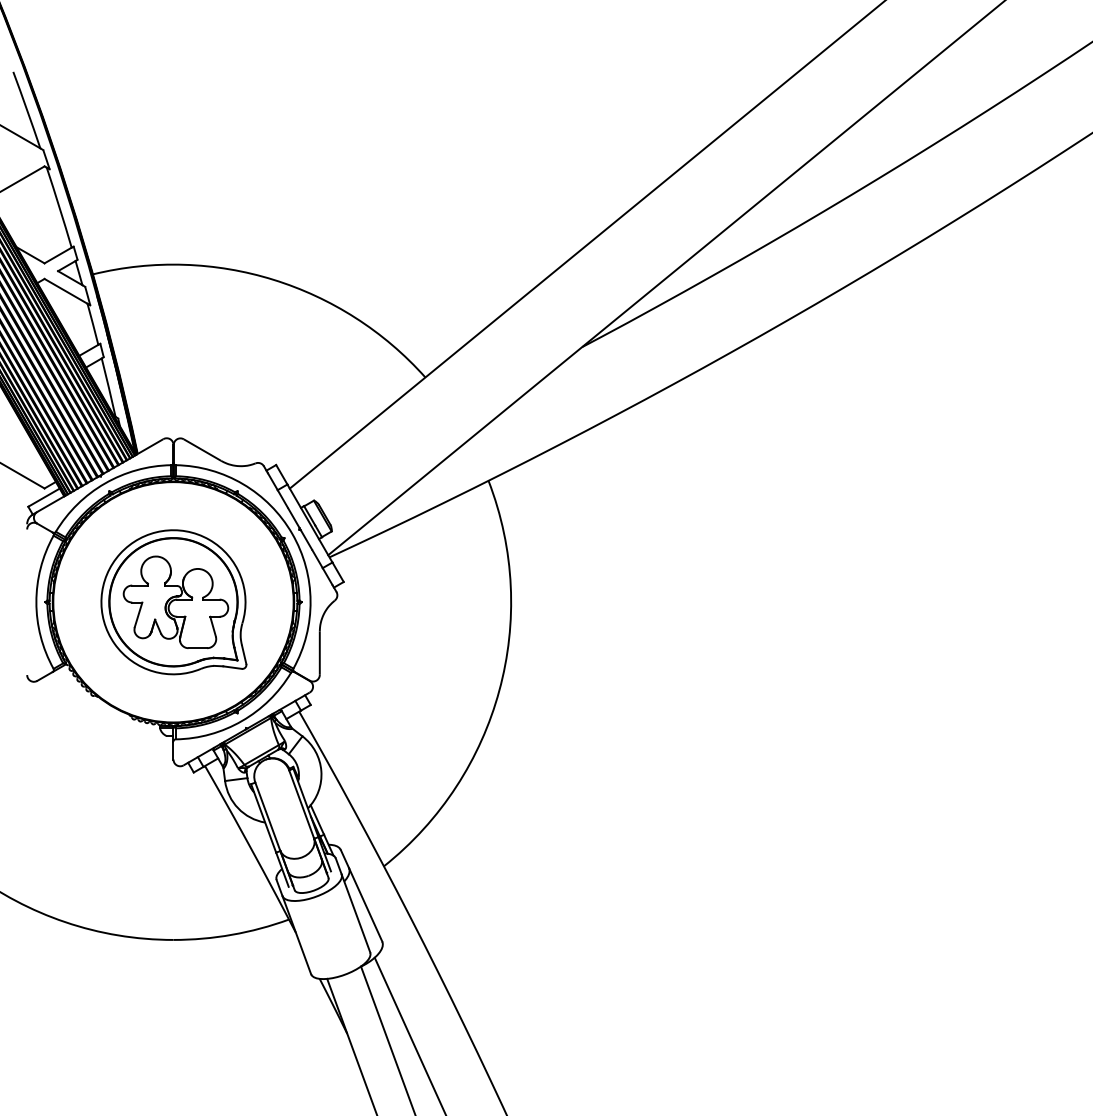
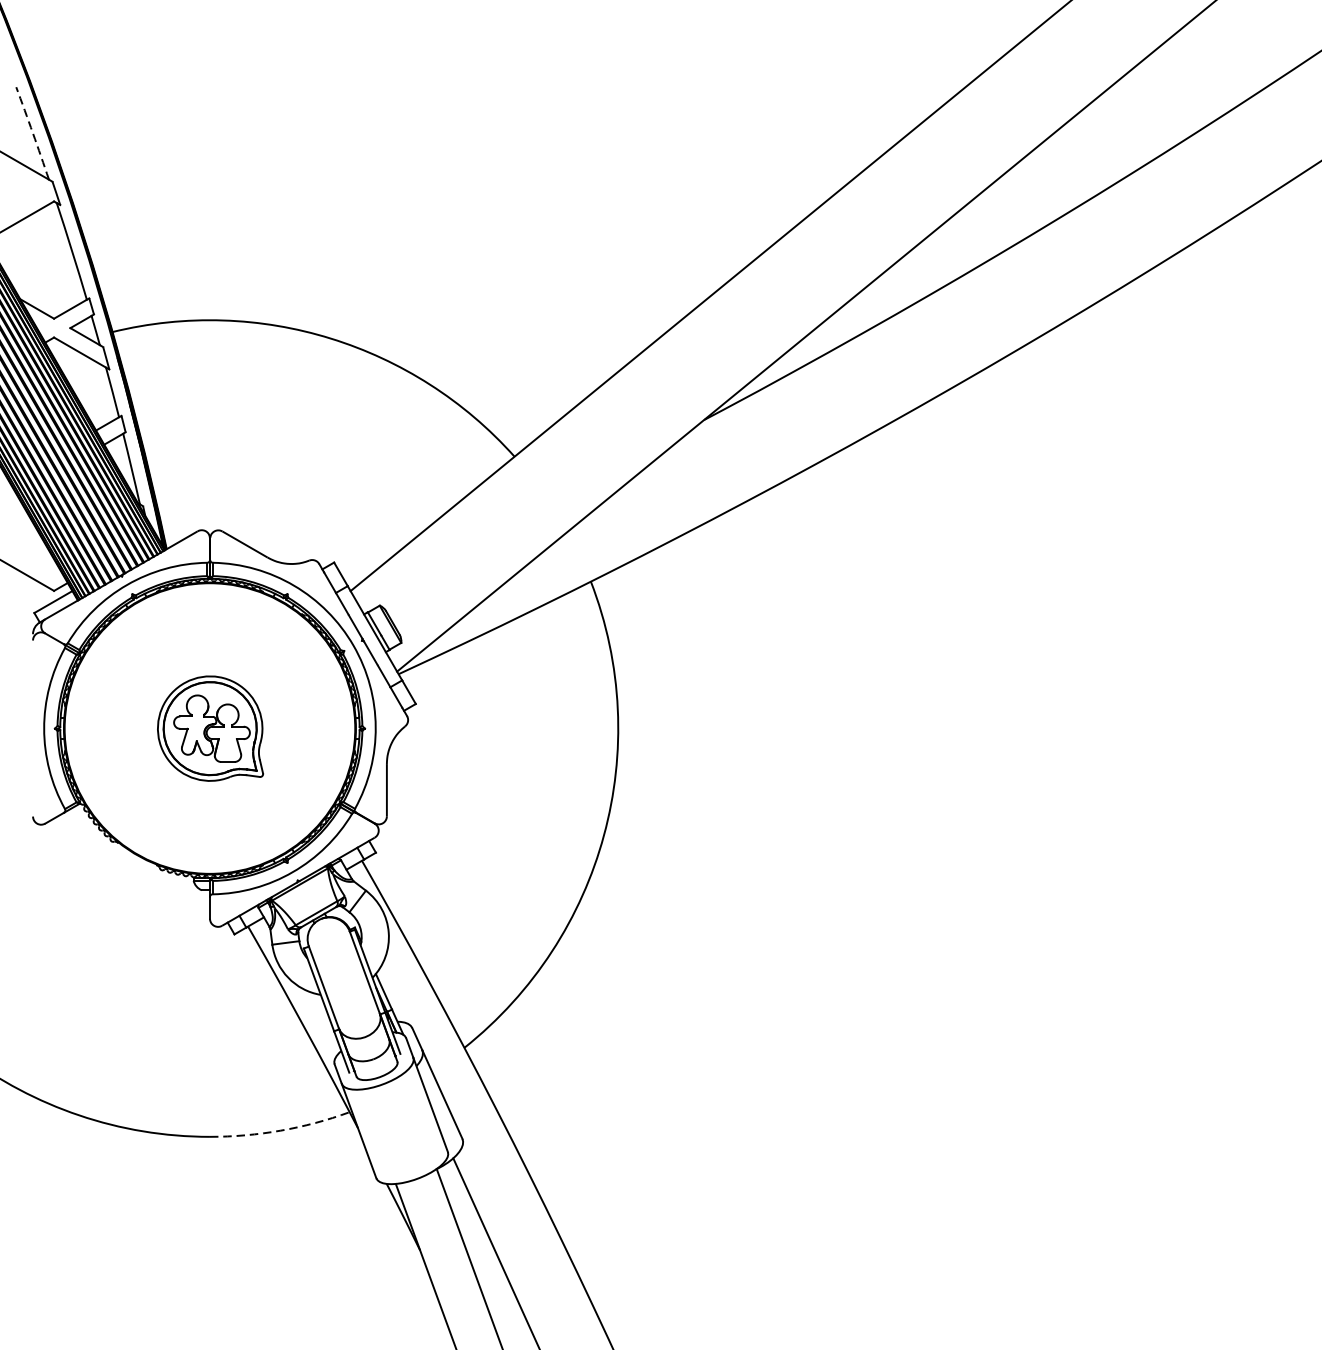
arc: (27, 110) -> (33, 133), solid -> dashed
part: (173, 602) -> (209, 728), size x0.6
arc: (232, 934) -> (281, 1130), solid -> dashed

